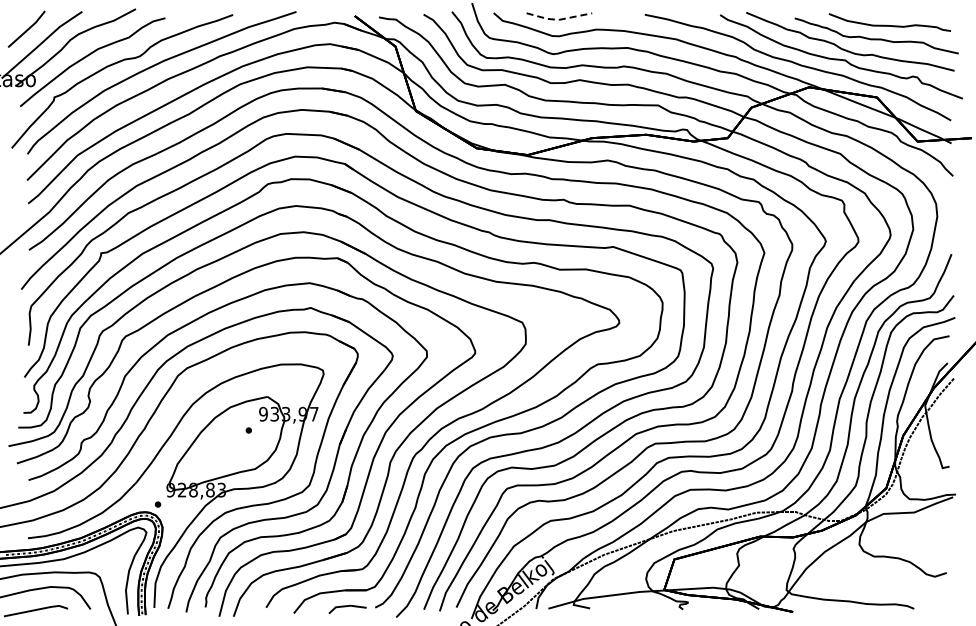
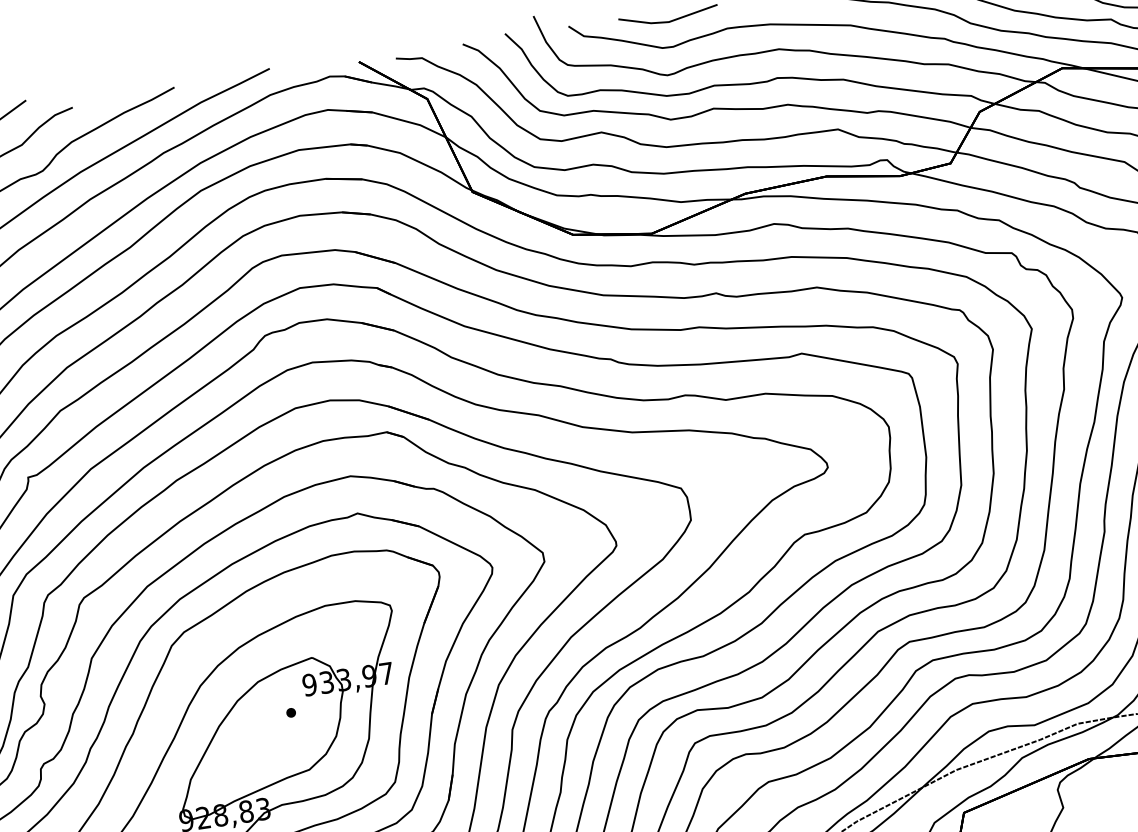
line: (559, 19) -> (669, 21), dashed -> solid

